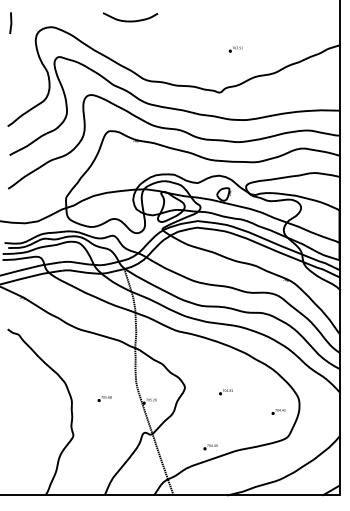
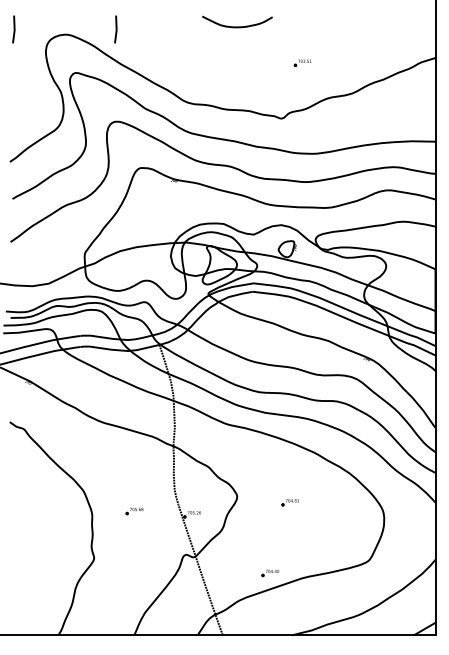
curve: (130, 20) -> (237, 26), moved
line: (90, 23) -> (115, 29), added
part: (278, 411) -> (357, 527), removed

